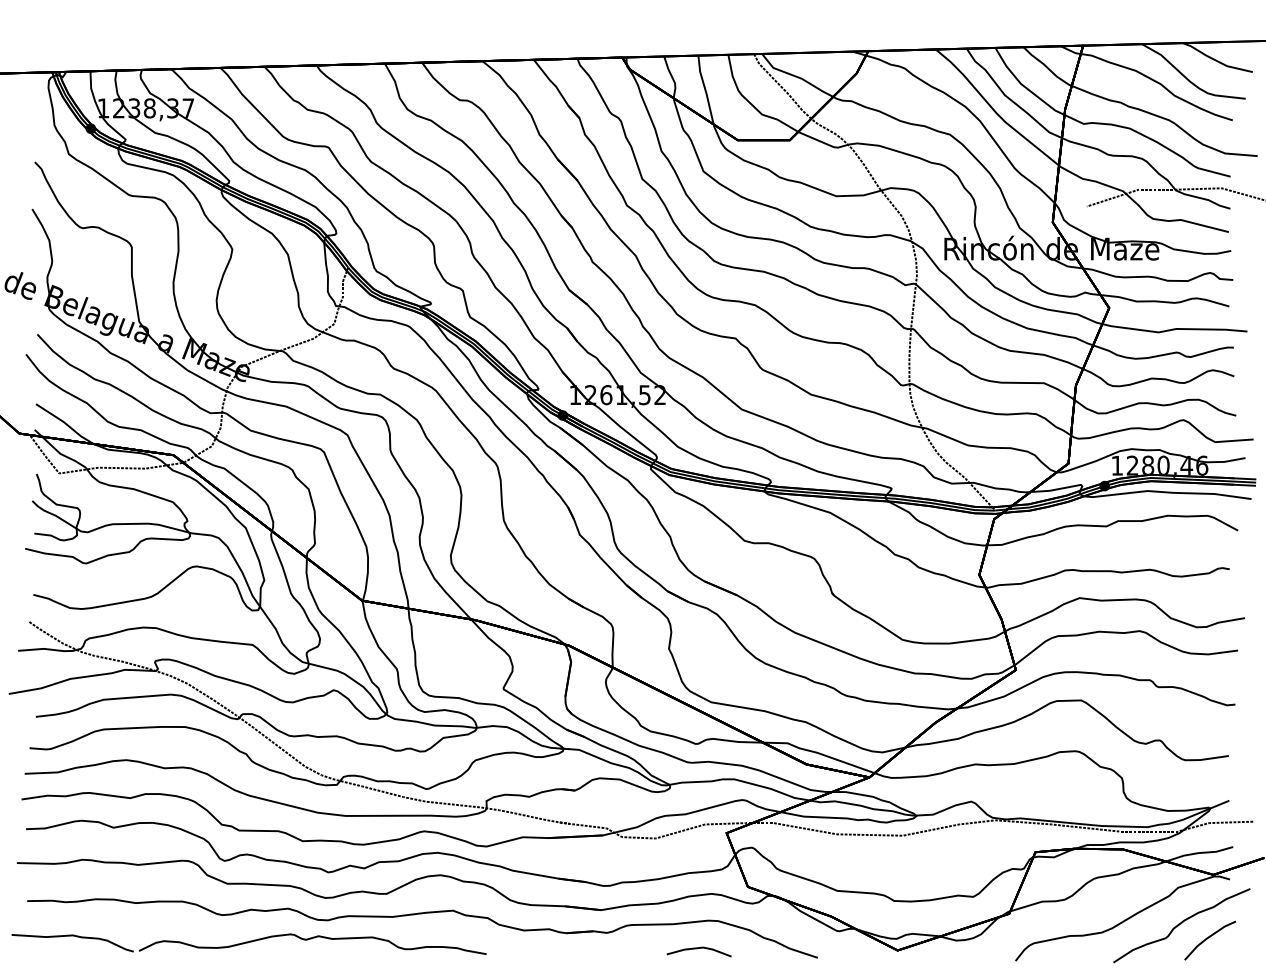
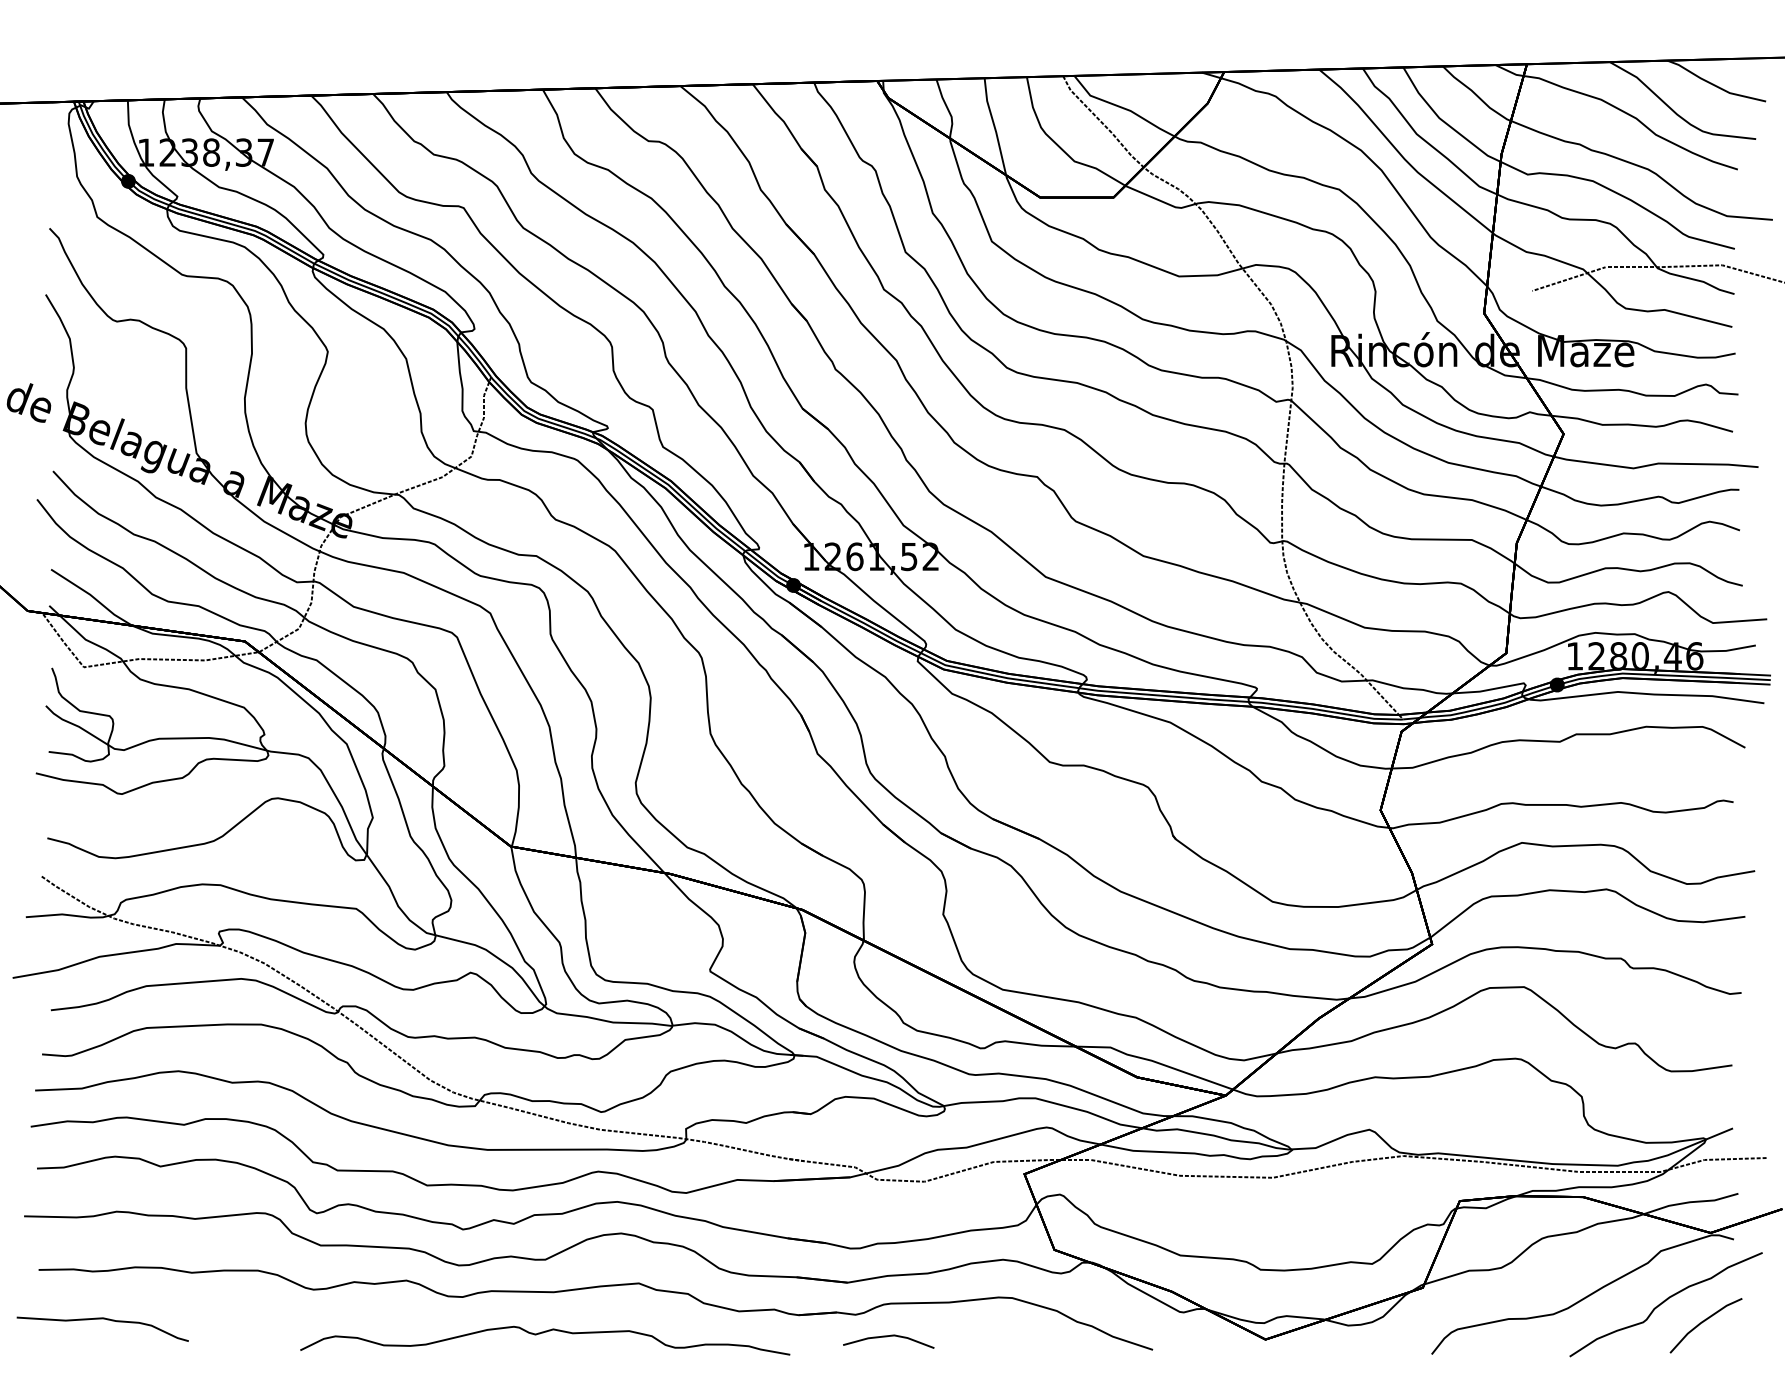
curve: (311, 939) -> (543, 1333), moved
line: (698, 949) -> (887, 1337), moved

